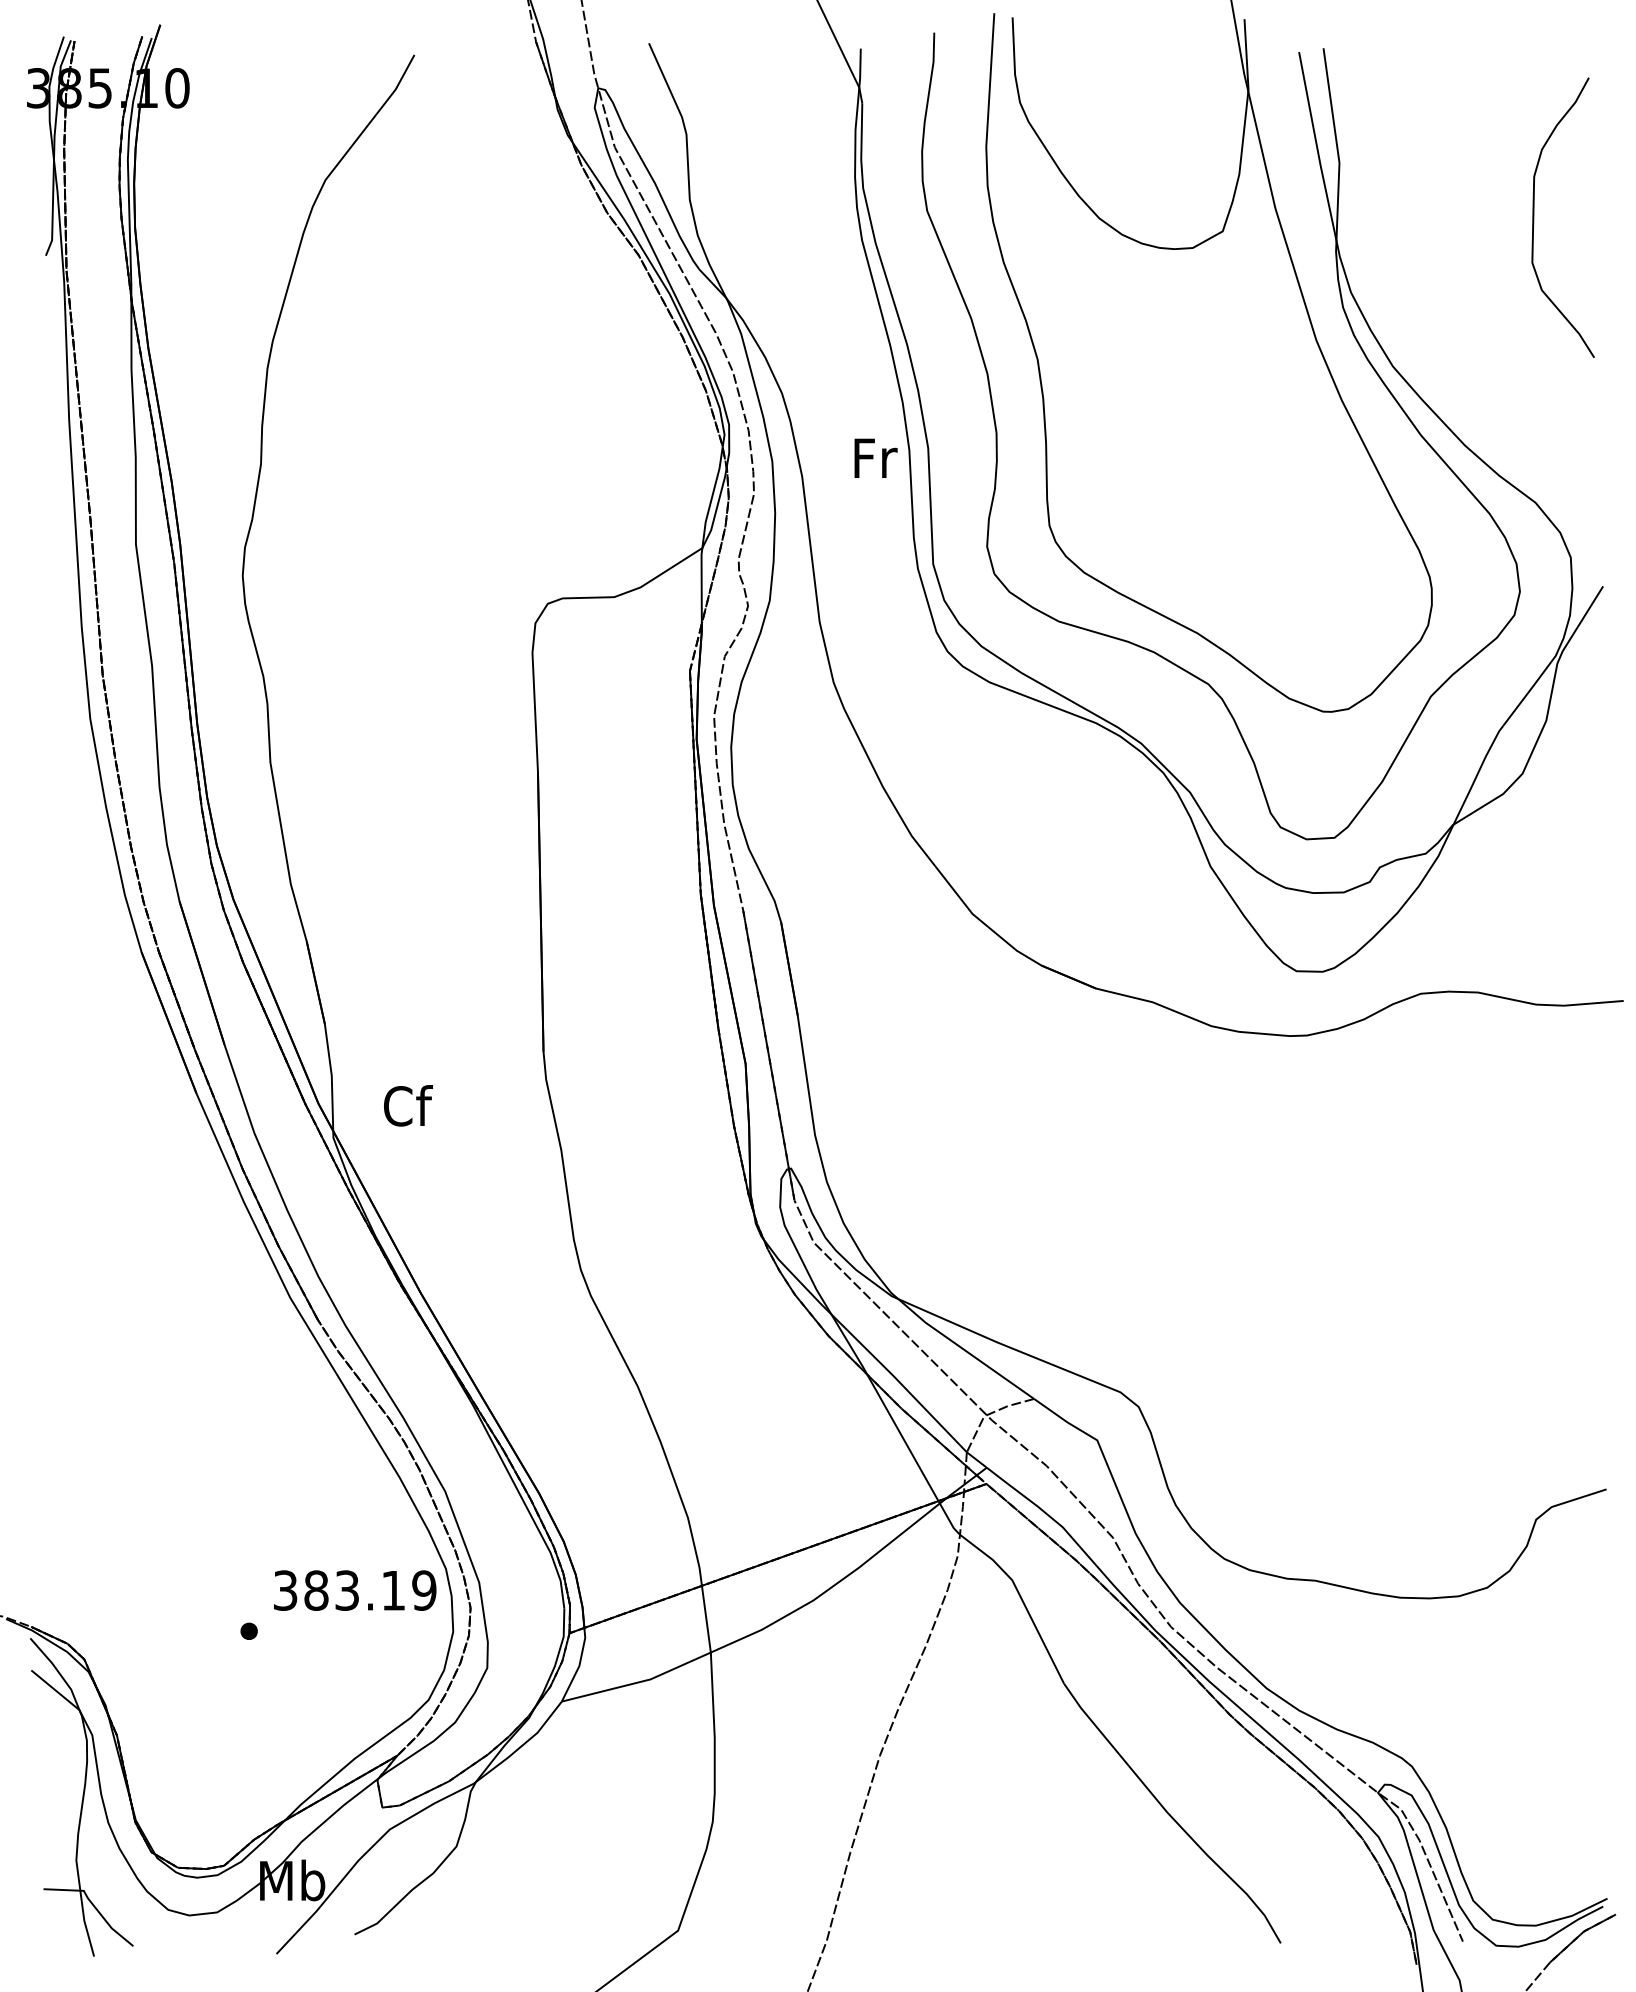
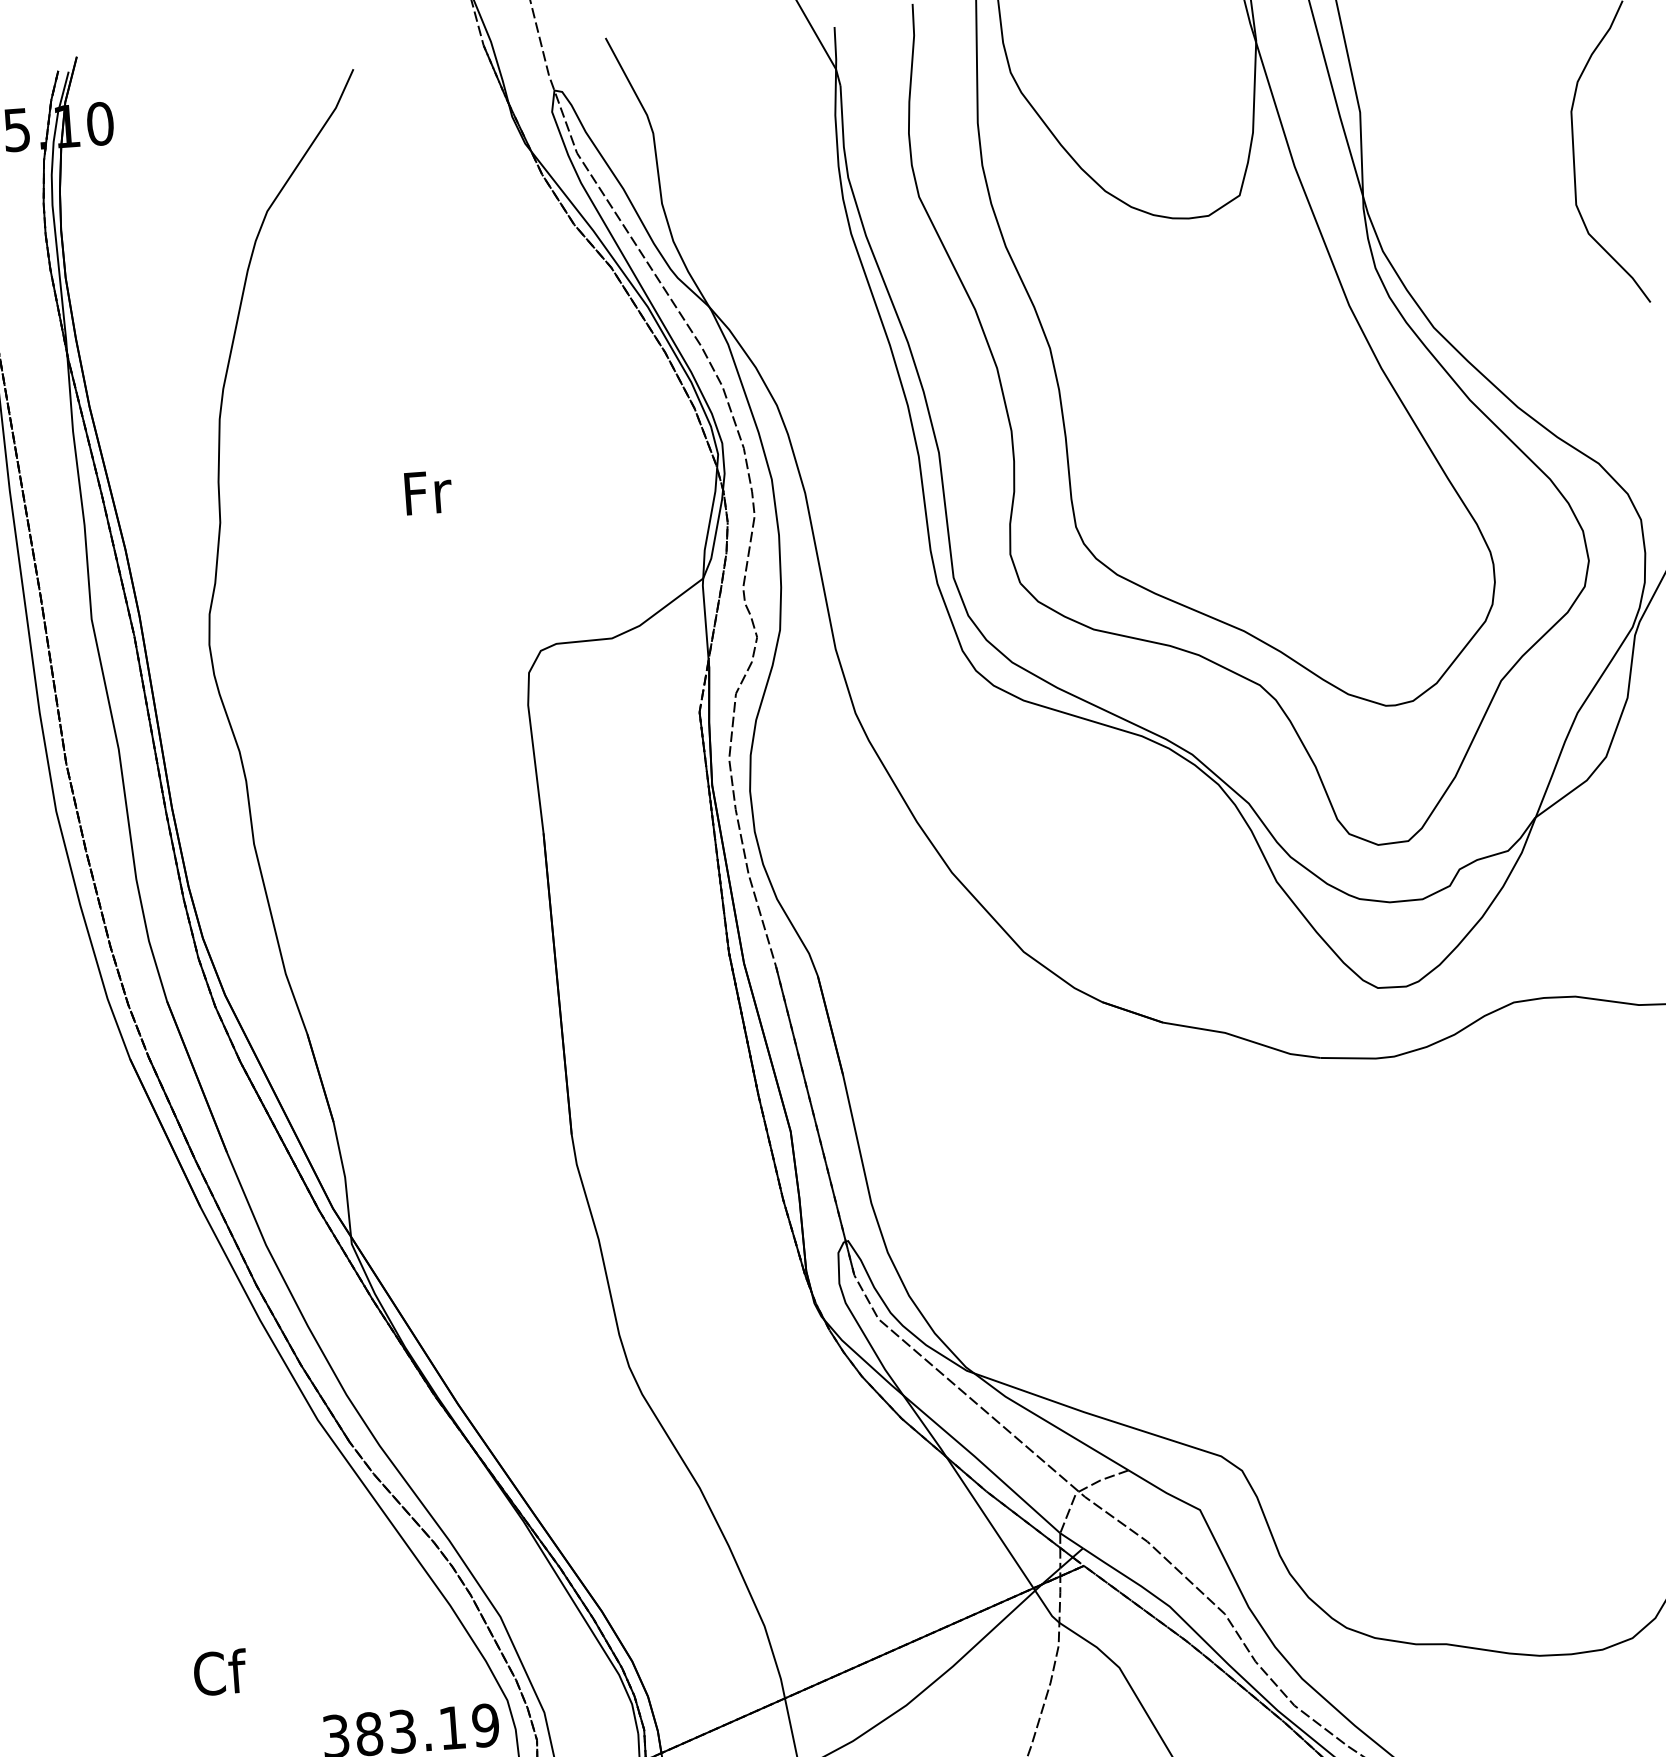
text: (875, 457) -> (427, 491), moved
text: (408, 1105) -> (220, 1672), moved

